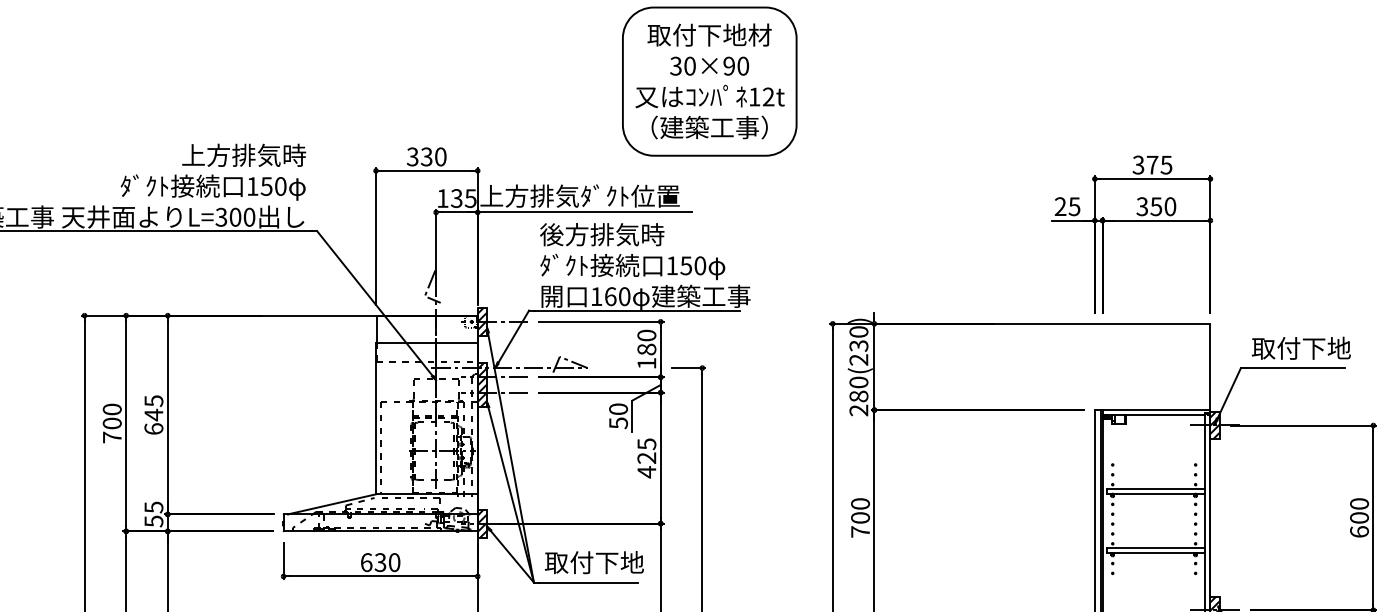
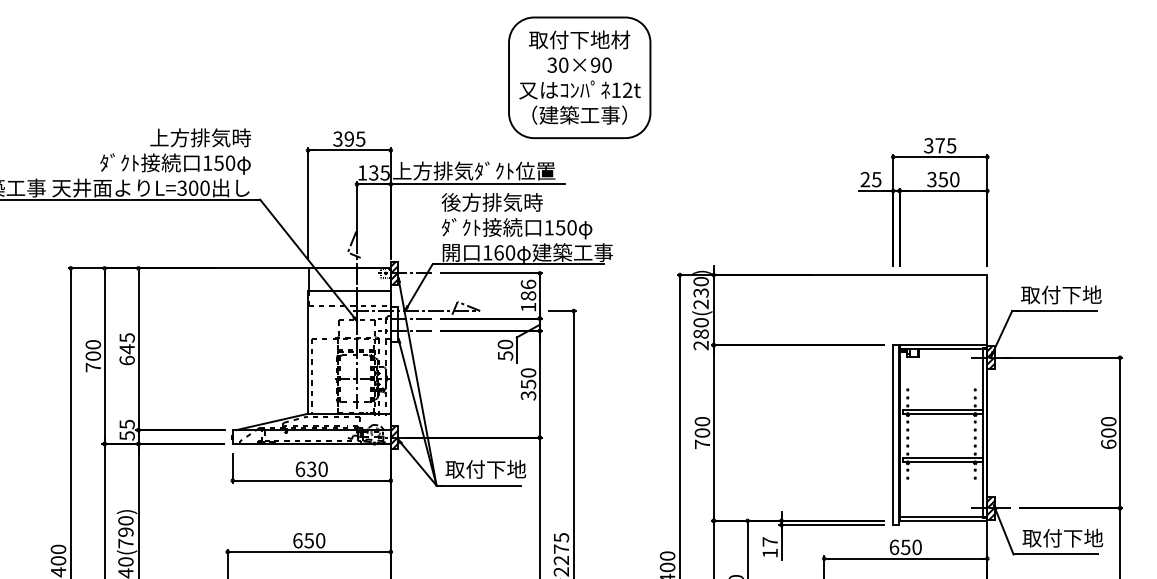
text: (433, 156) -> (354, 138), 330 -> 395
text: (646, 335) -> (528, 284), 180 -> 186
hatch: (482, 384) -> (394, 324), removed
text: (646, 458) -> (528, 384), 425 -> 350

